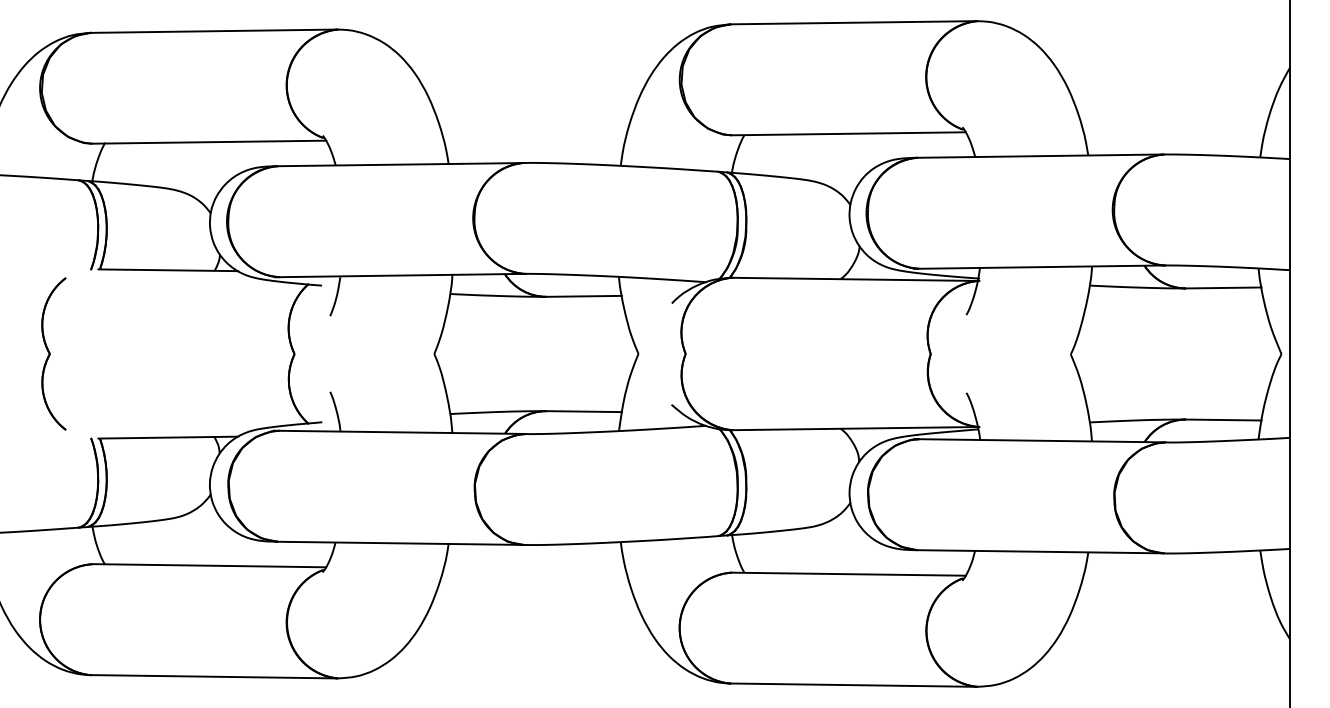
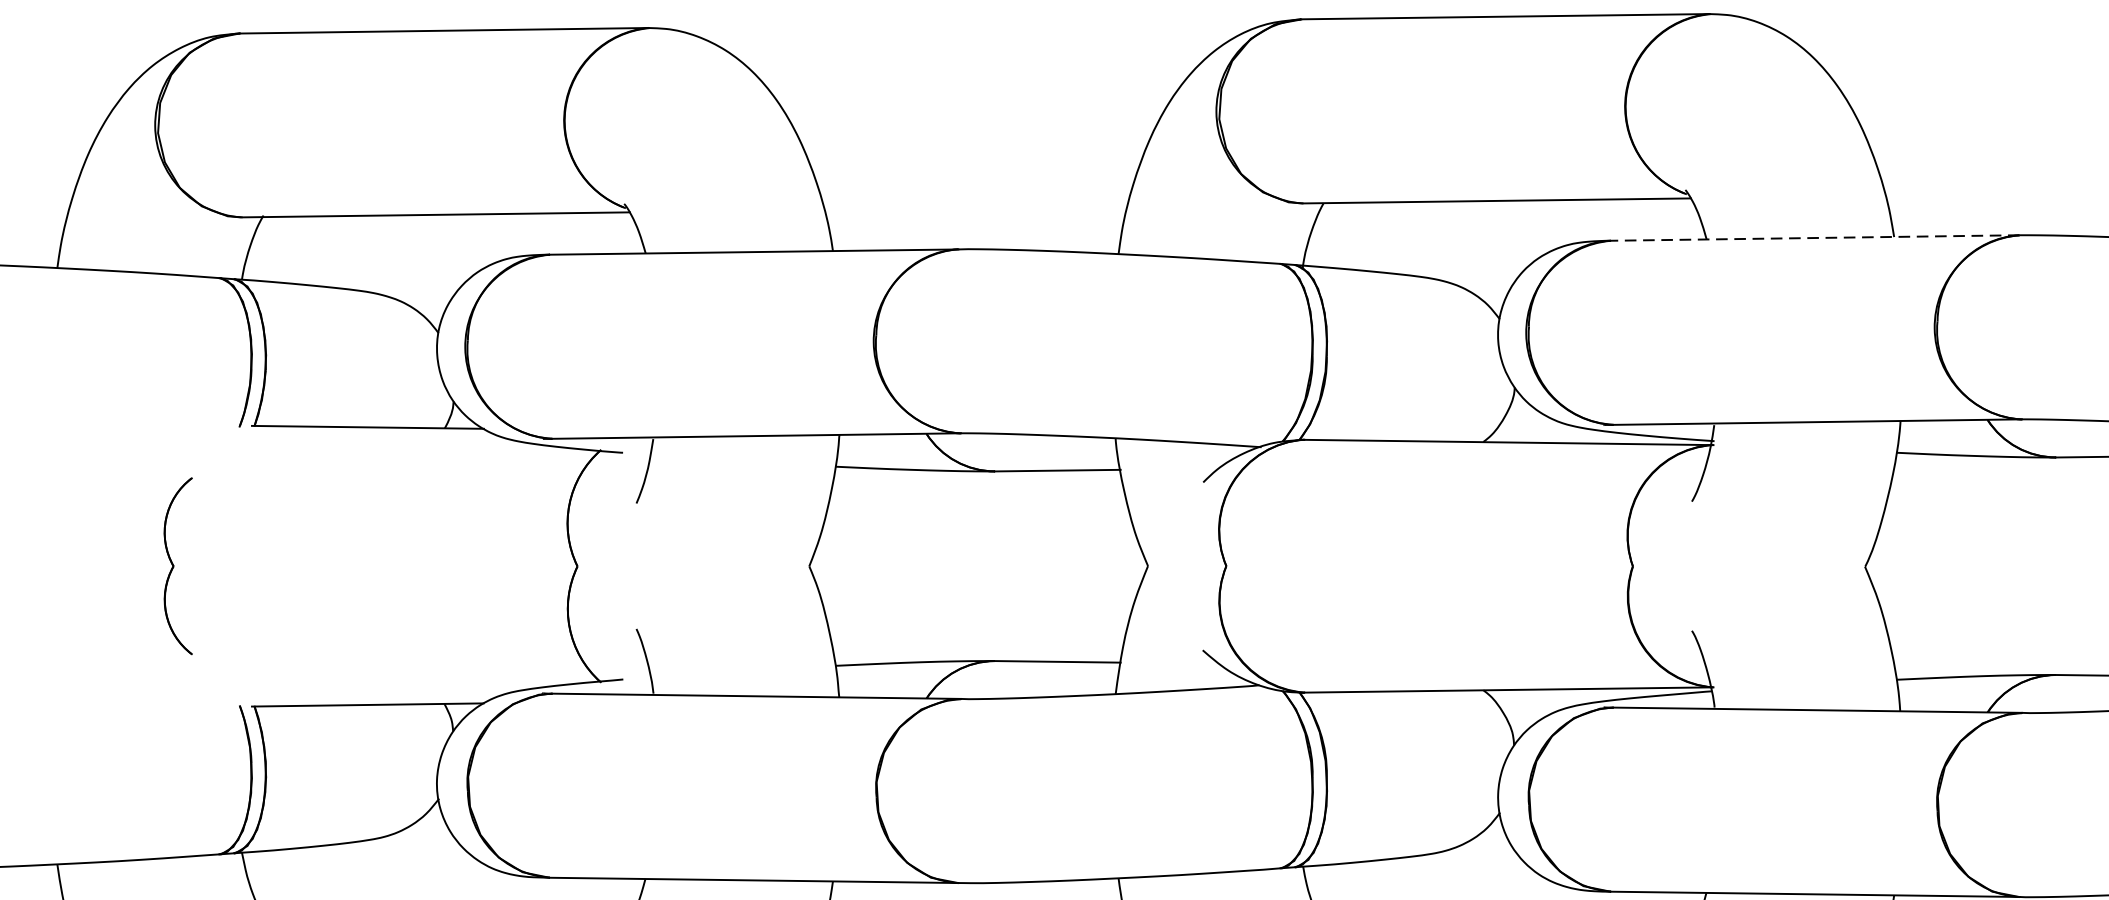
line: (1040, 156) -> (1814, 238), solid -> dashed
part: (53, 353) -> (177, 565), size x0.7

